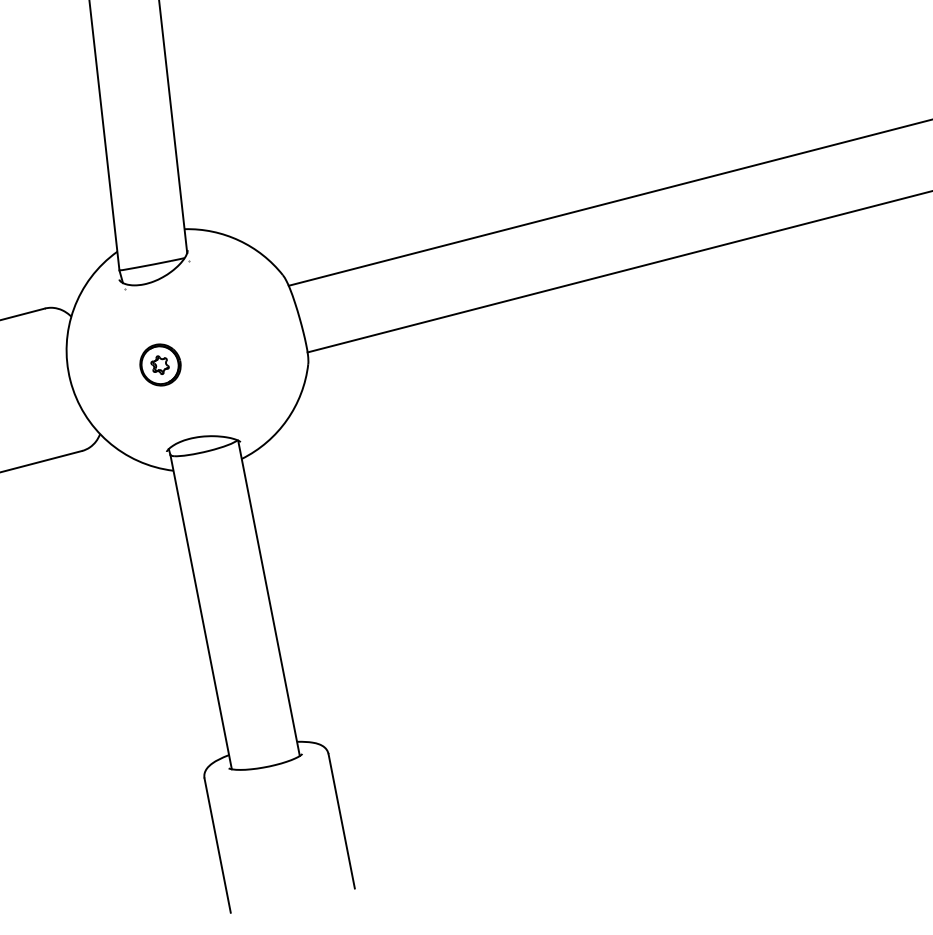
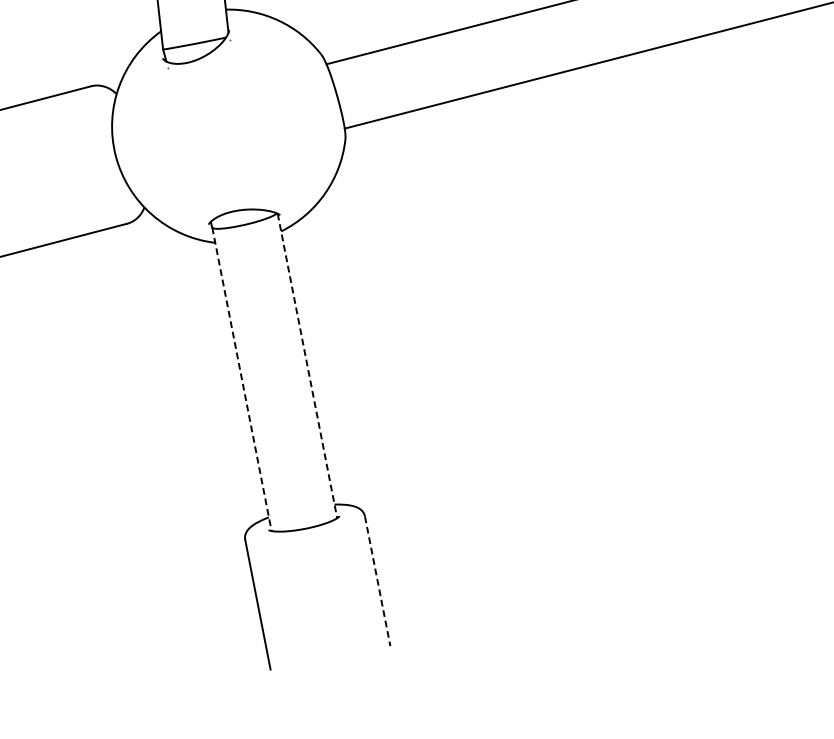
part: (160, 364) -> (202, 140), removed
line: (269, 598) -> (307, 366), solid -> dashed
line: (201, 612) -> (242, 379), solid -> dashed
line: (341, 821) -> (377, 581), solid -> dashed

